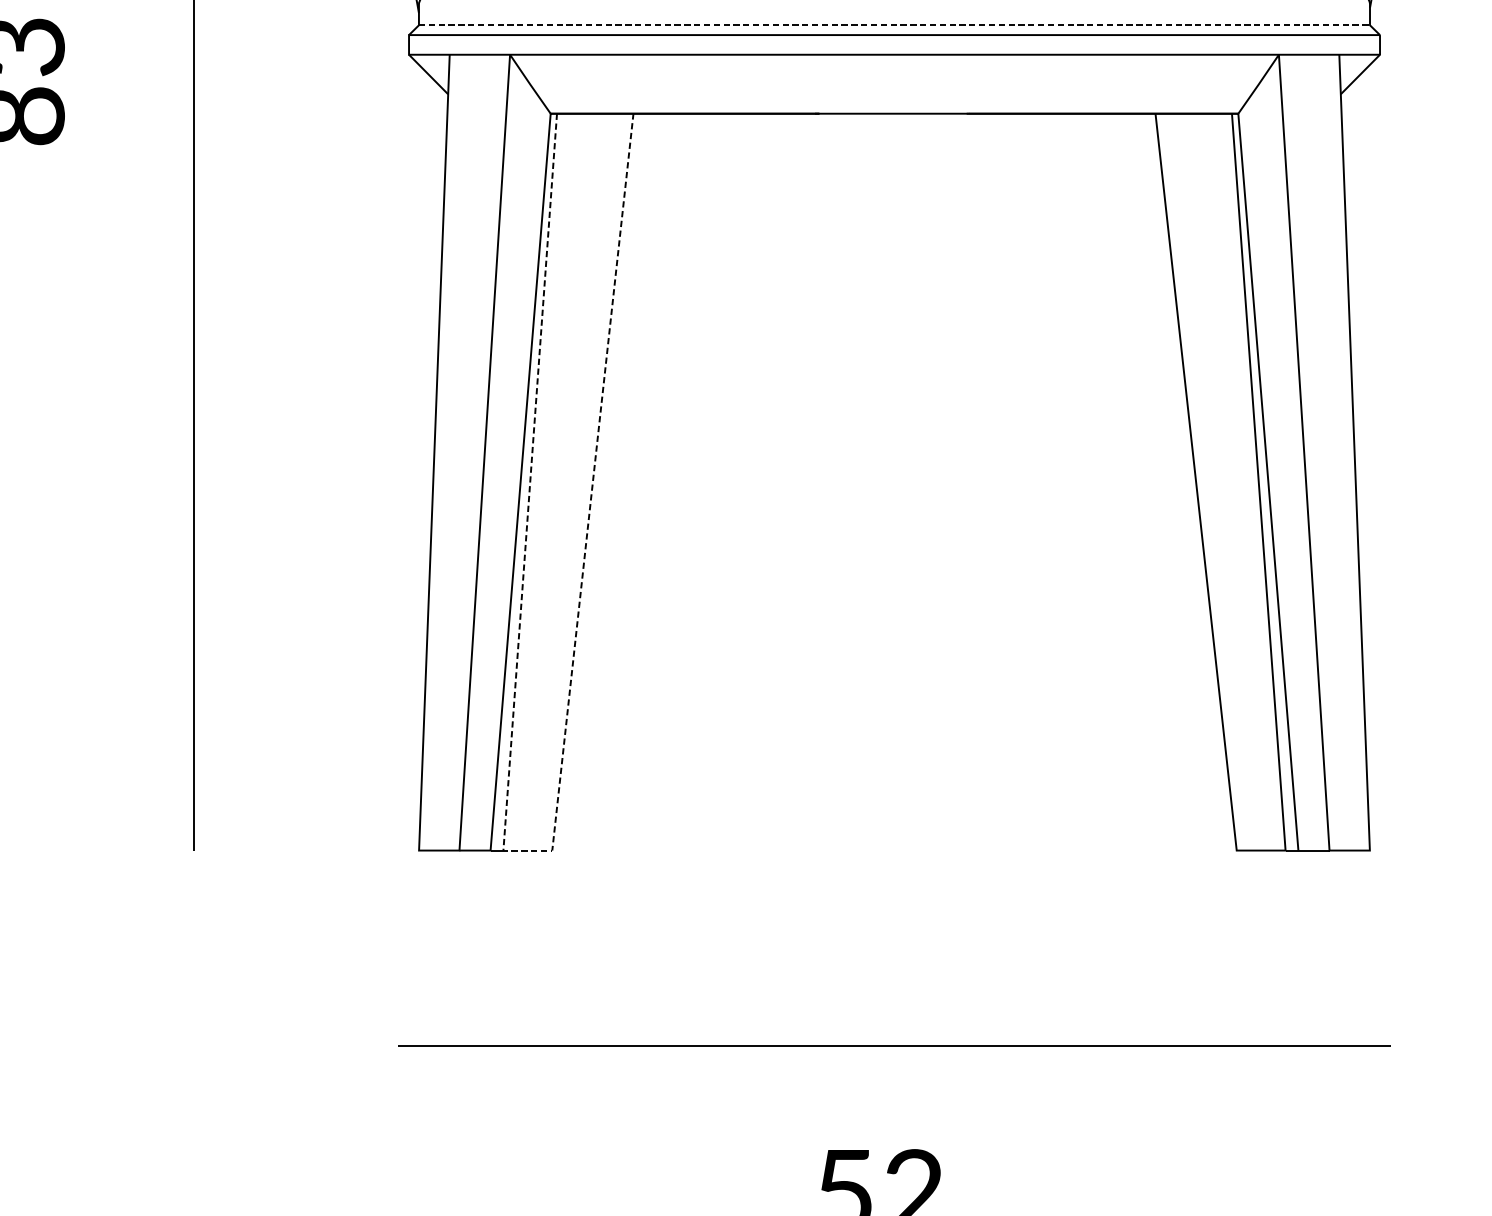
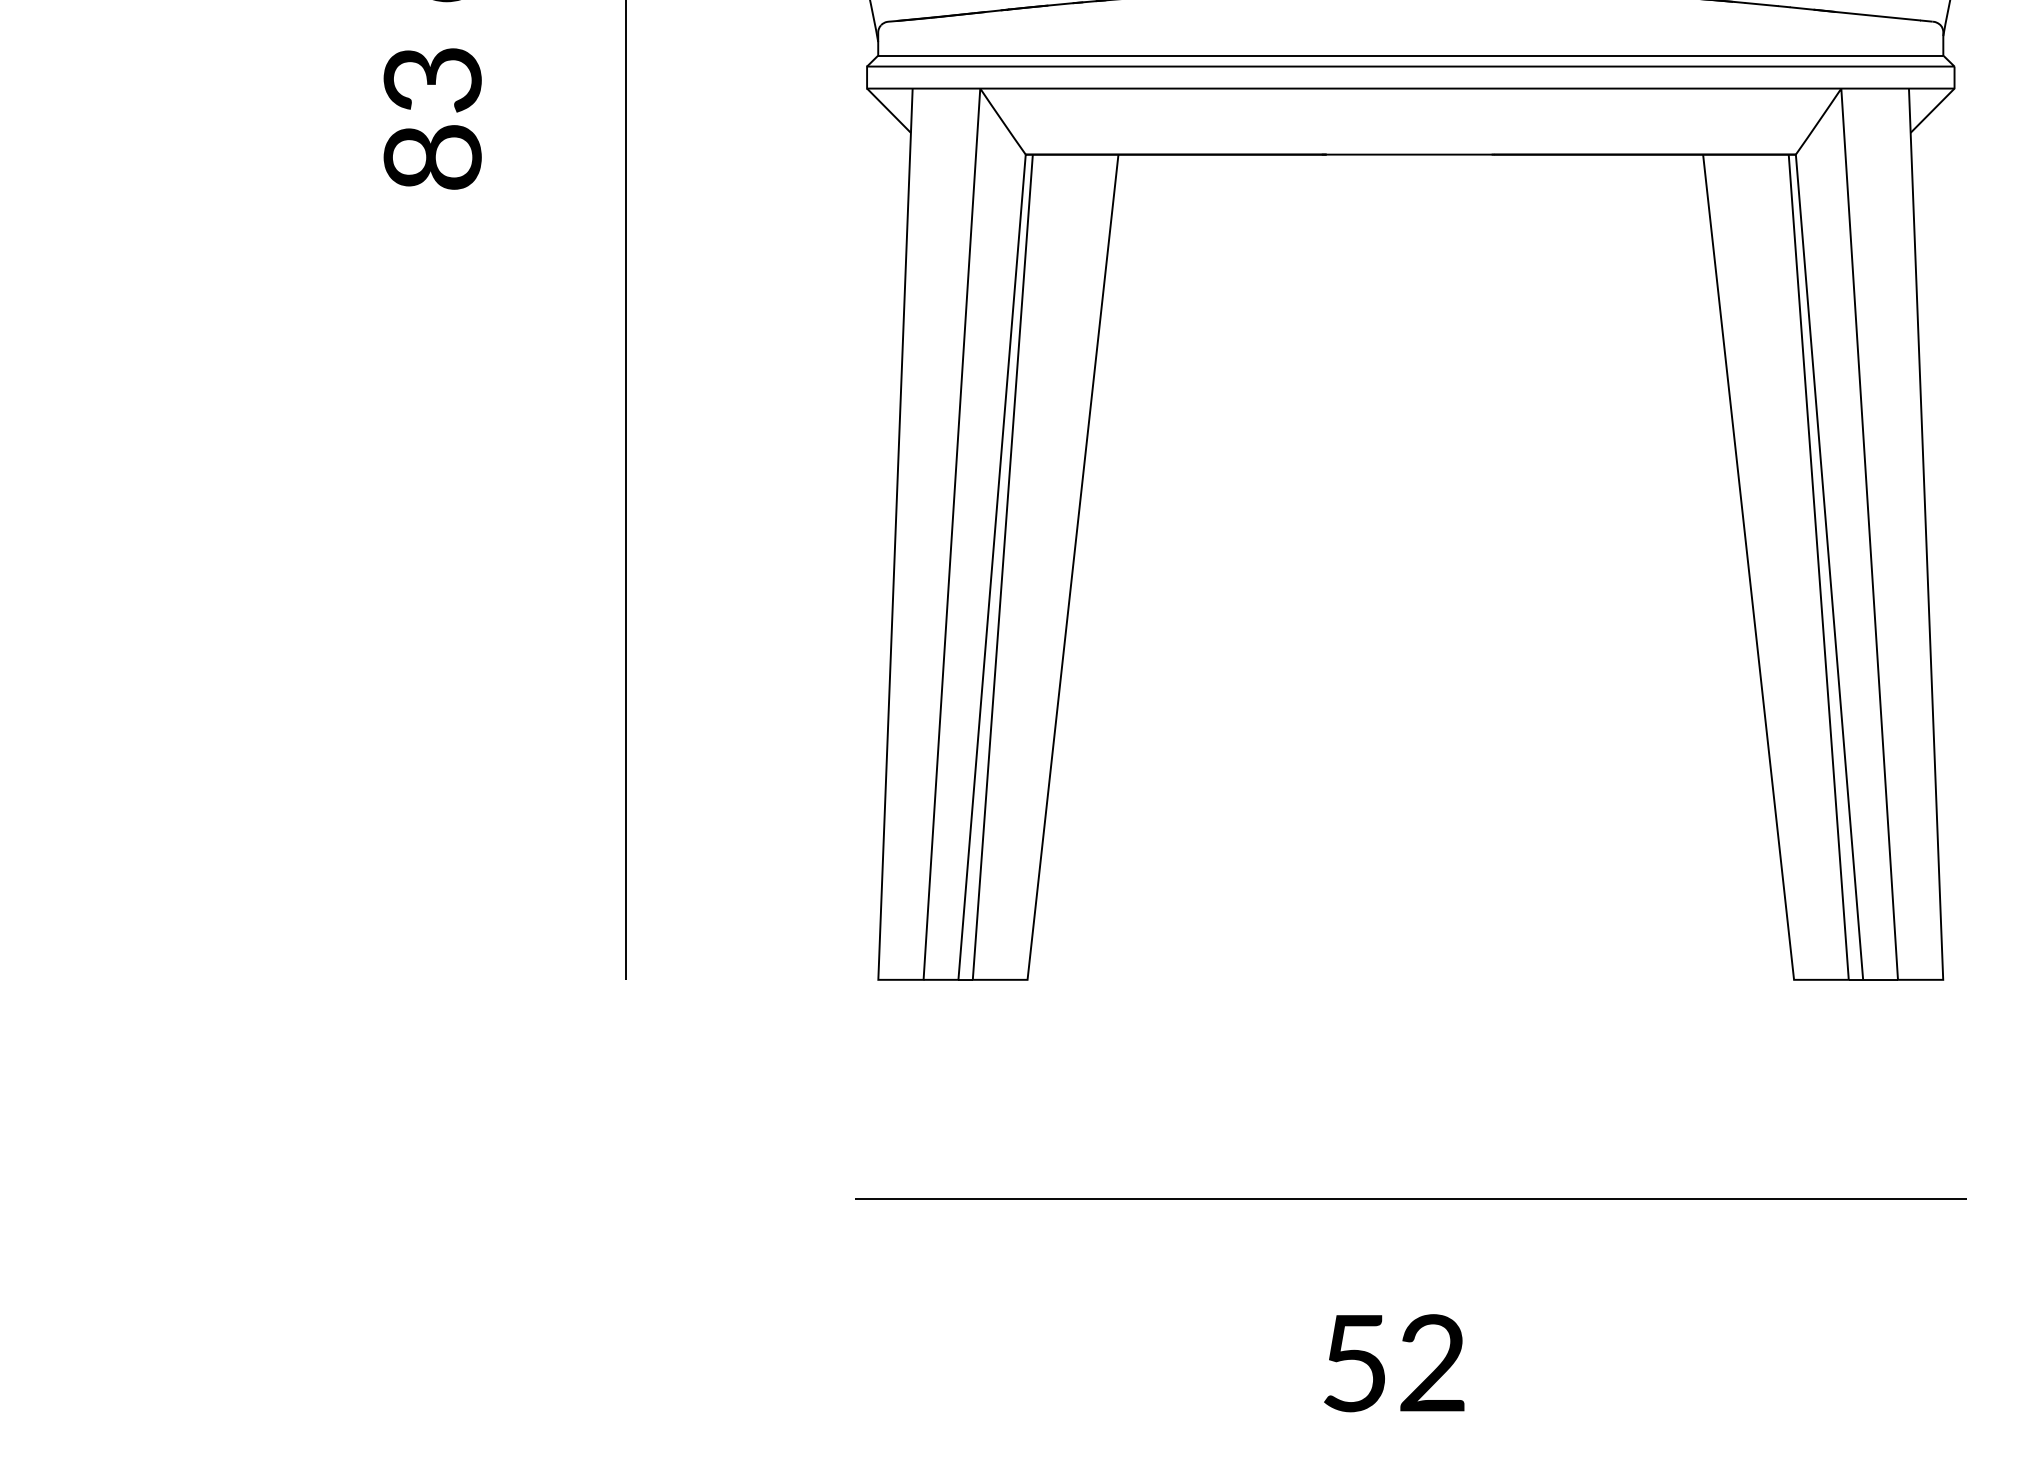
line: (894, 25) -> (1410, 55), dashed -> solid
line: (529, 850) -> (1001, 979), dashed -> solid

